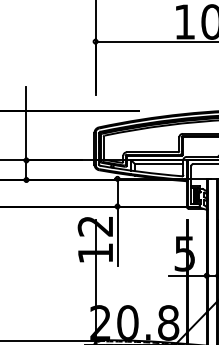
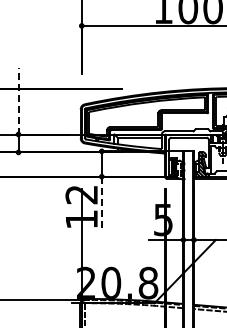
line: (26, 123) -> (18, 100), solid -> dashed
line: (117, 236) -> (101, 204), solid -> dashed

